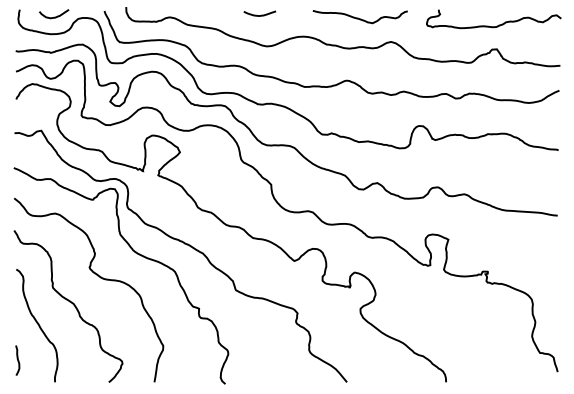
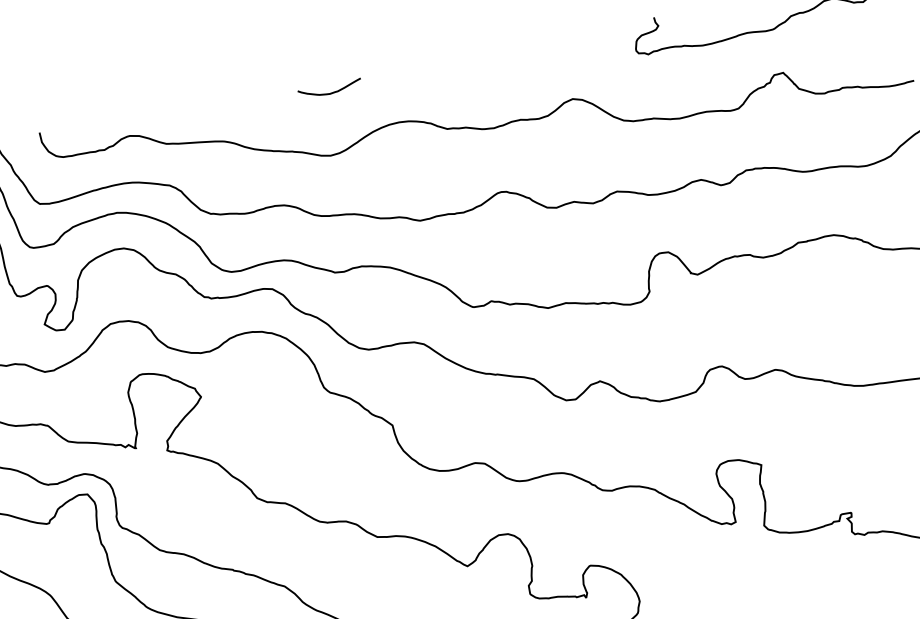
curve: (259, 15) -> (329, 92), moved
curve: (358, 17) -> (499, 63), removed

